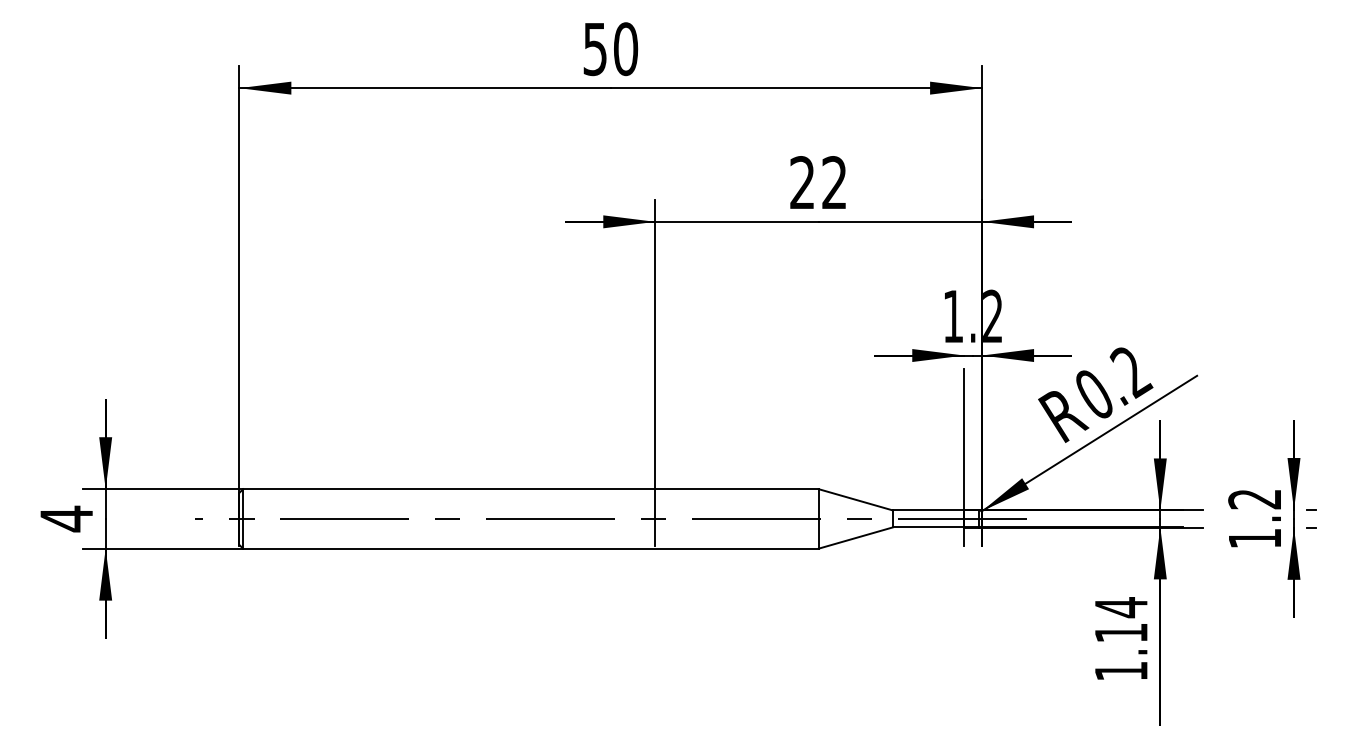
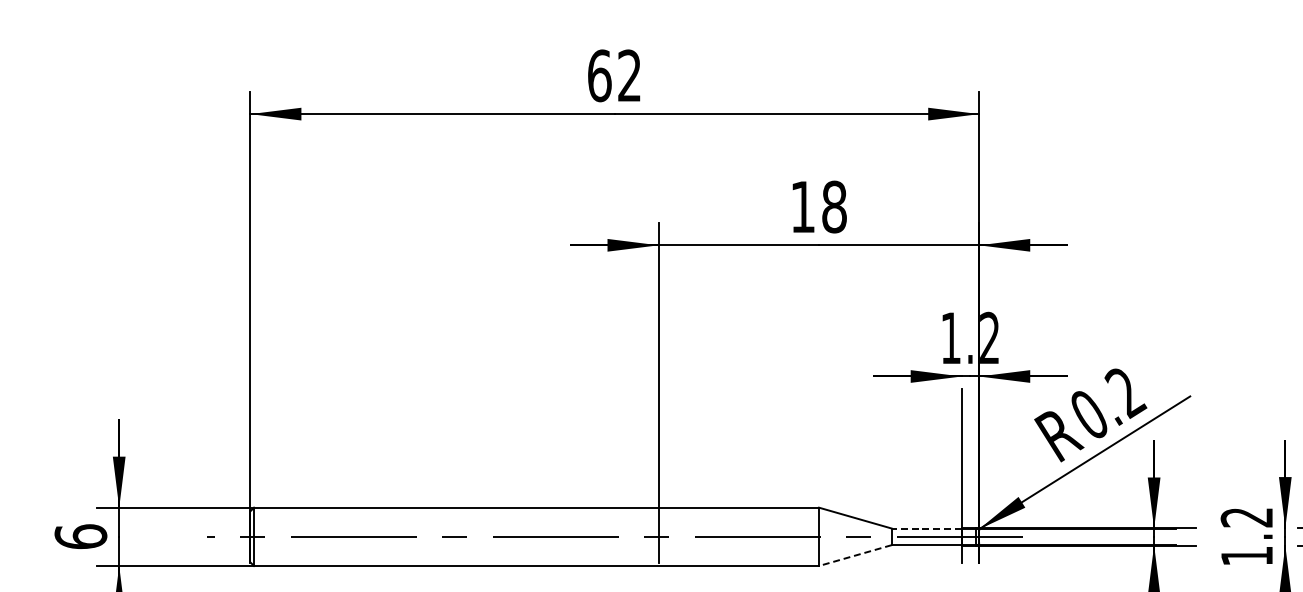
text: (610, 49) -> (614, 76), 50 -> 62
text: (818, 182) -> (818, 206), 22 -> 18
line: (928, 510) -> (926, 528), solid -> dashed
text: (66, 518) -> (80, 536), 4 -> 6
line: (855, 538) -> (855, 556), solid -> dashed

